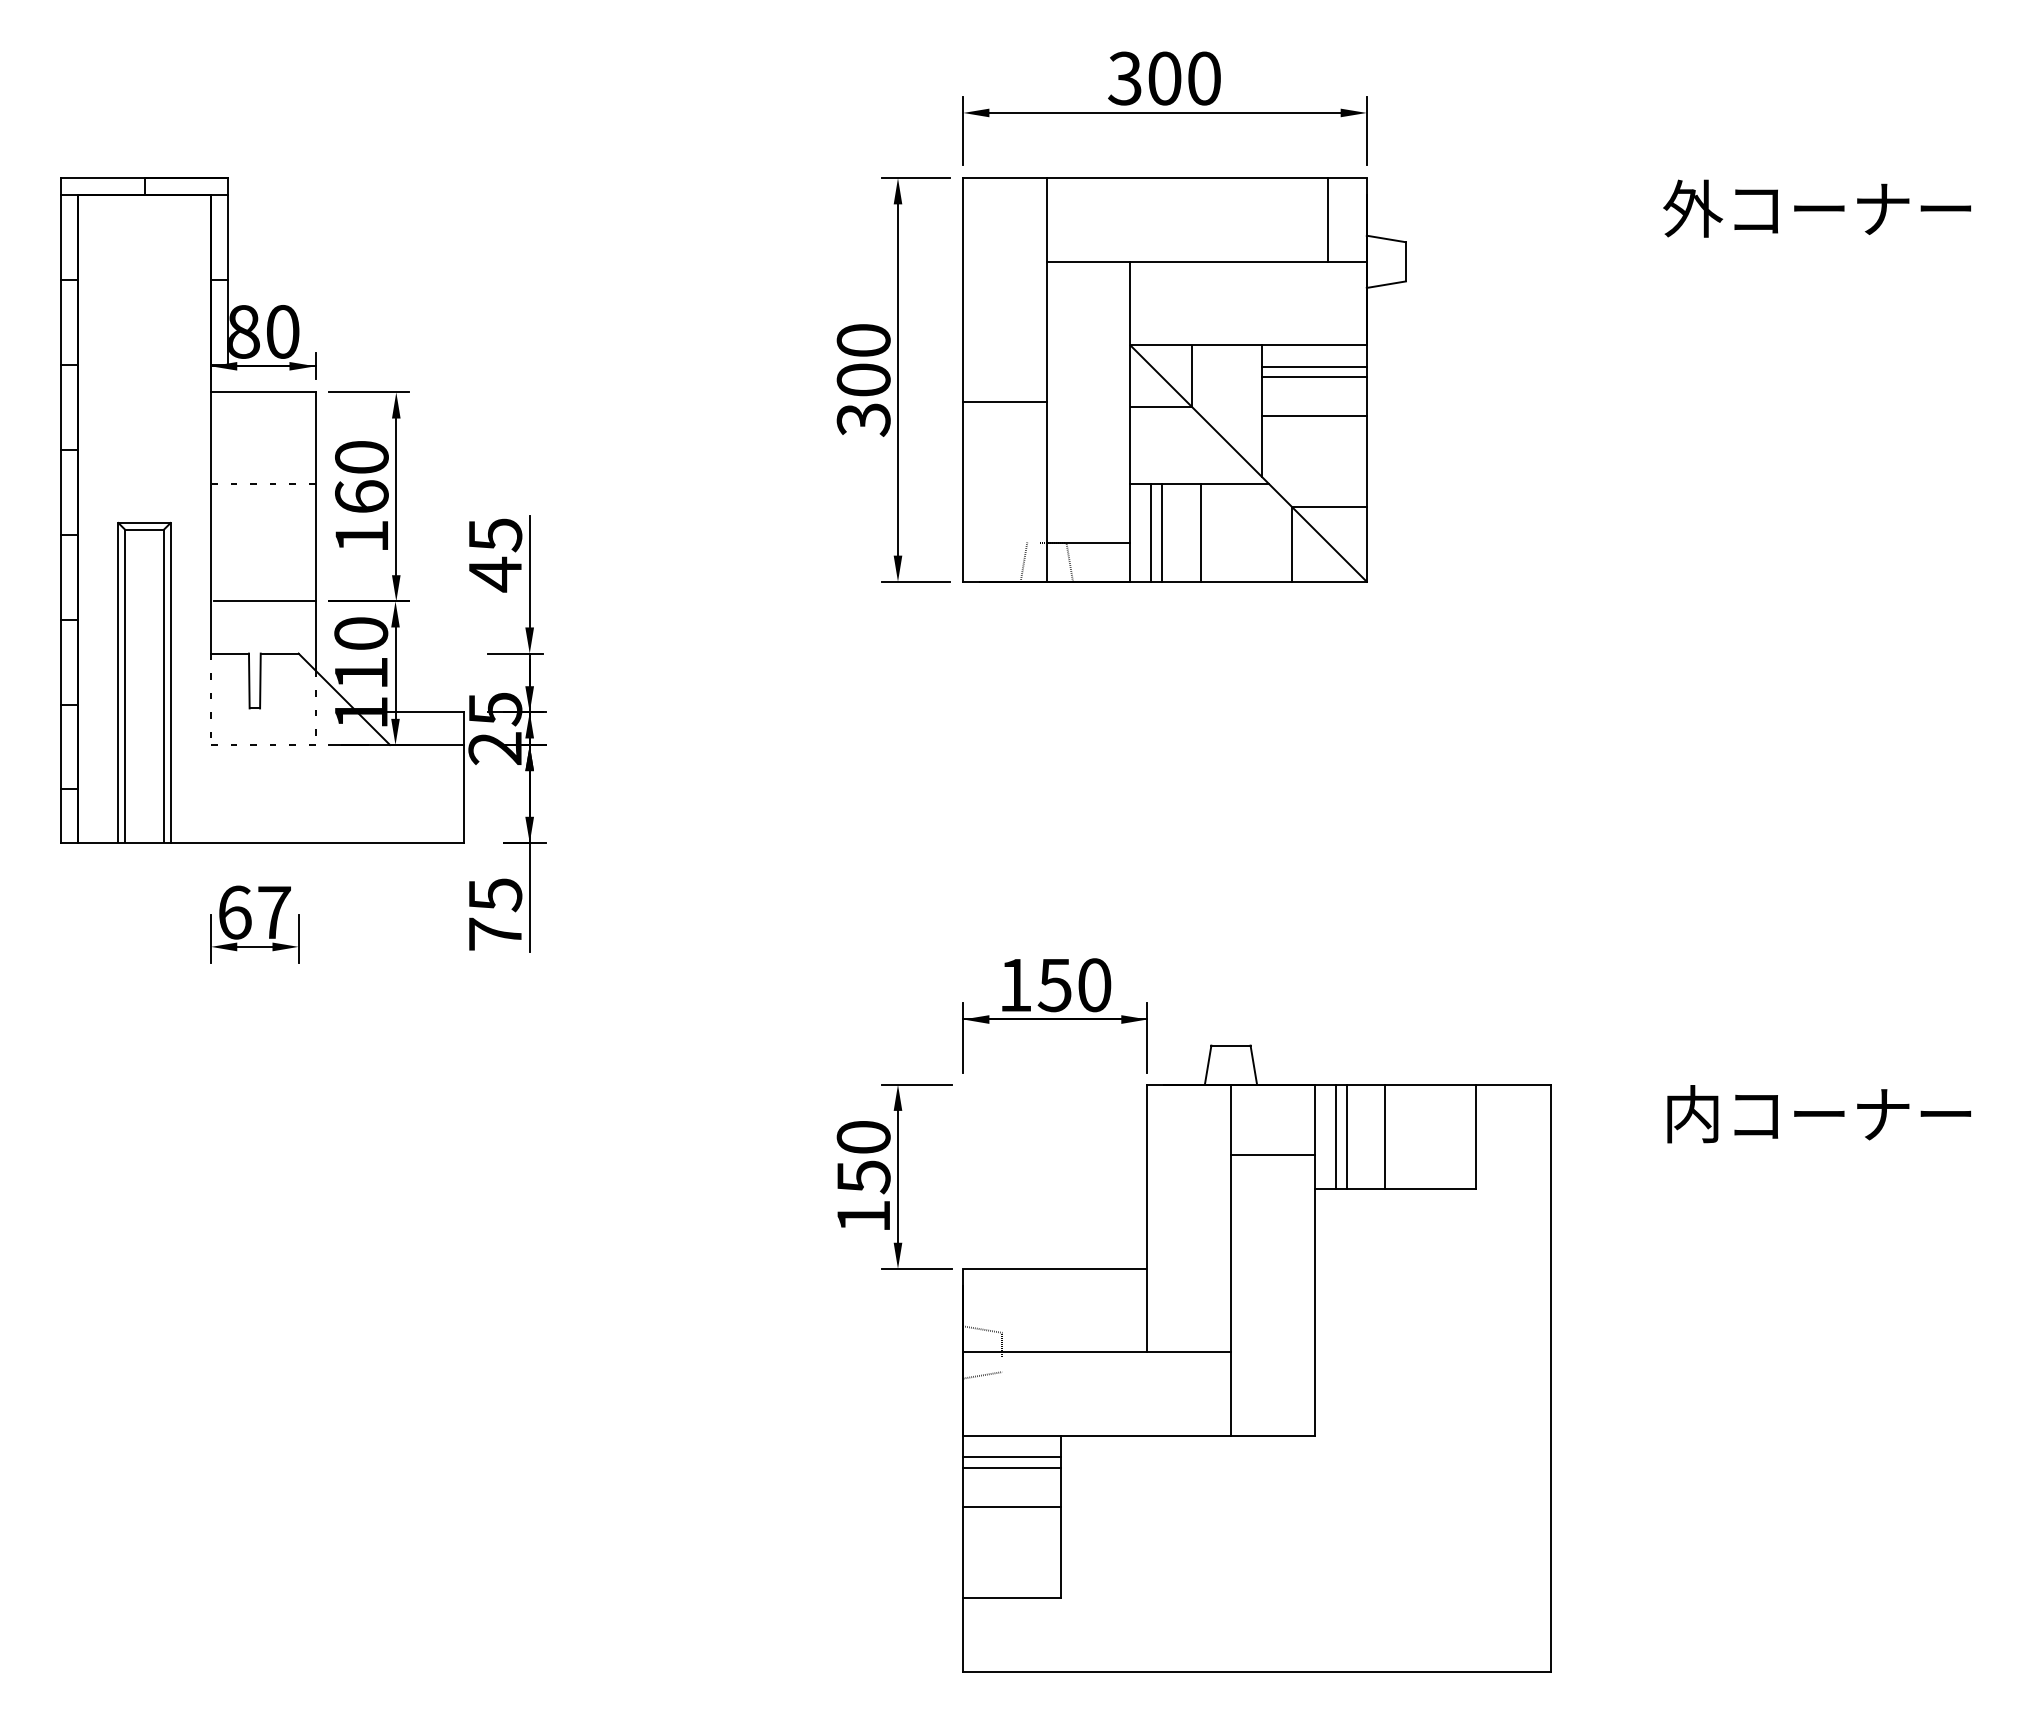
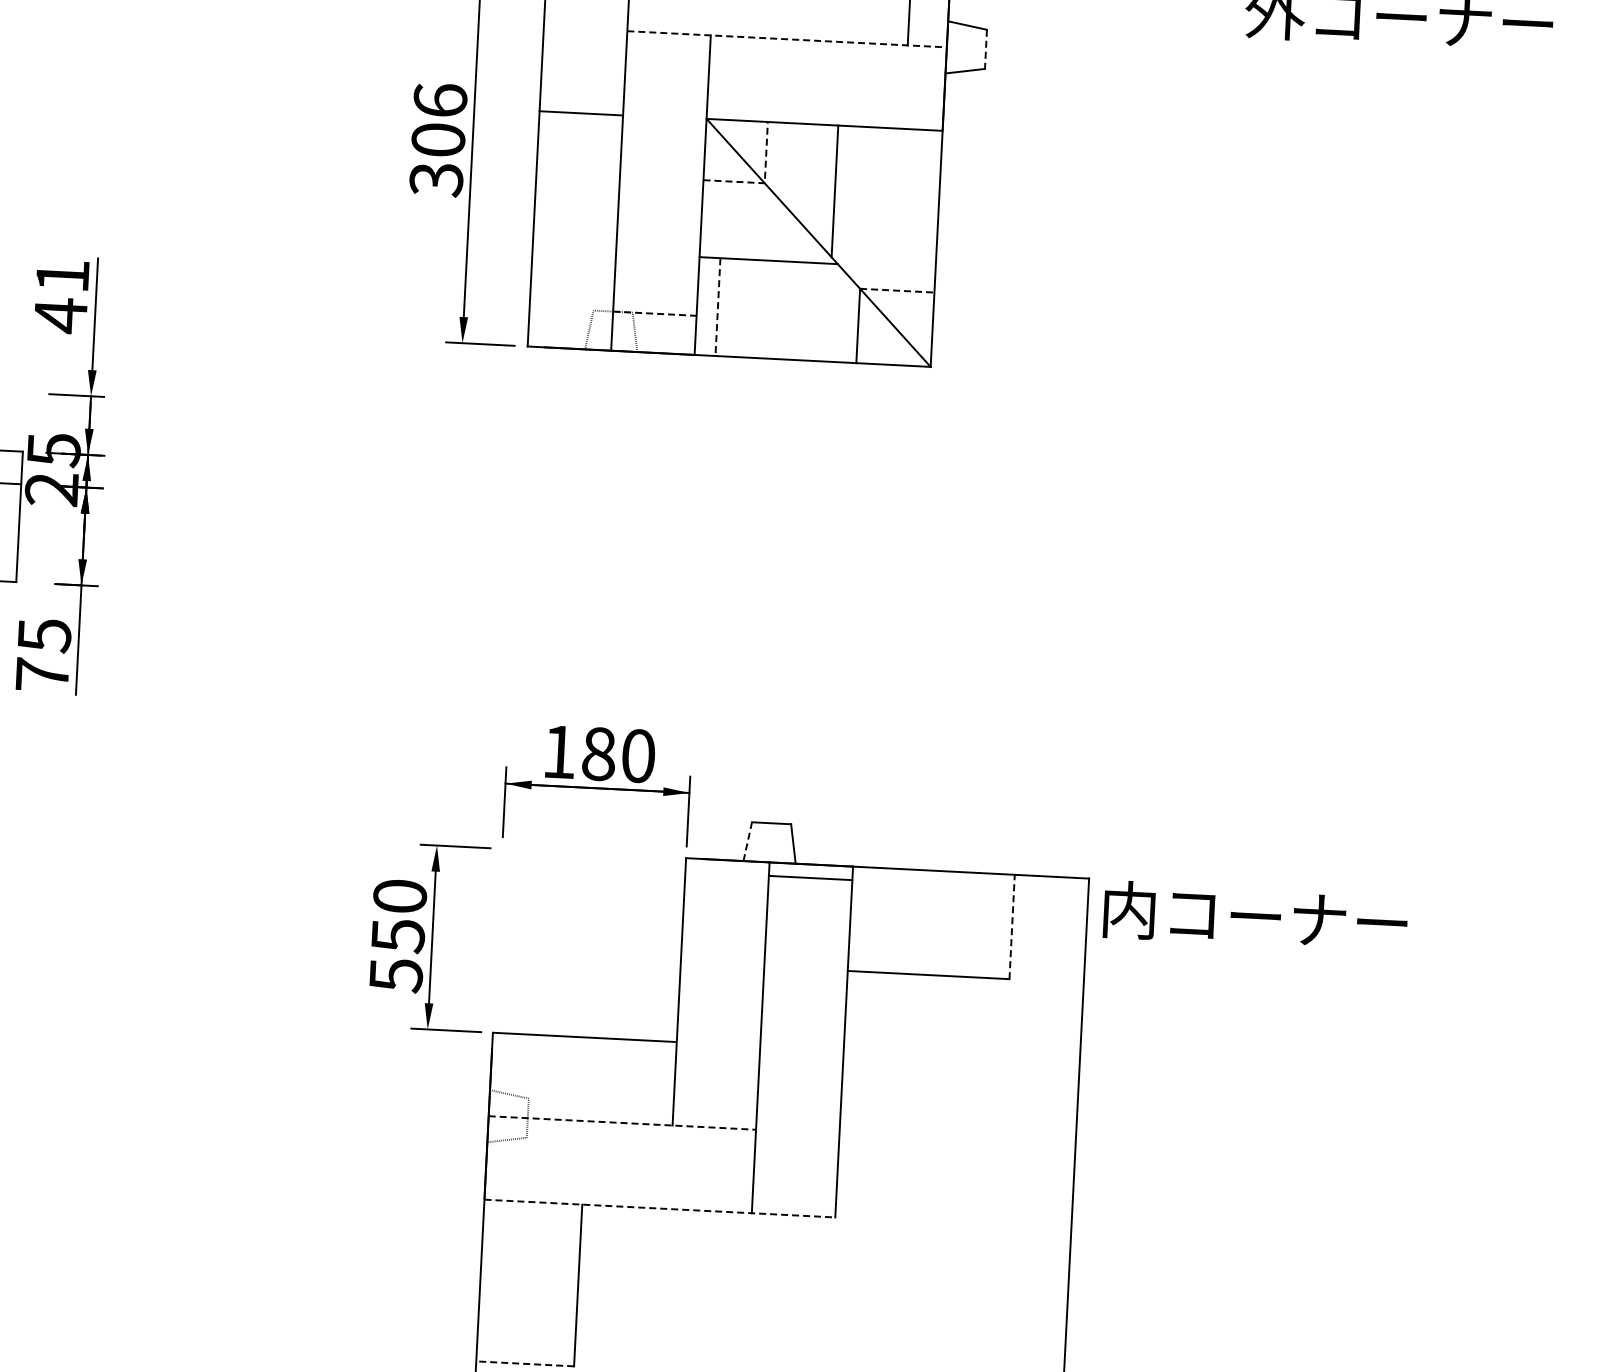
line: (1206, 261) -> (786, 38), solid -> dashed
line: (1405, 261) -> (985, 49), solid -> dashed
text: (863, 339) -> (440, 99), 300 -> 306
line: (1314, 366) -> (889, 149), removed
line: (1314, 377) -> (888, 160), removed
line: (1004, 402) -> (580, 113), moved
line: (1191, 406) -> (764, 182), solid -> dashed
line: (1314, 415) -> (886, 198), removed
line: (1330, 507) -> (898, 290), solid -> dashed
line: (1151, 532) -> (718, 306), solid -> dashed
line: (1162, 532) -> (729, 307), removed
line: (1200, 532) -> (767, 309), removed
text: (495, 535) -> (62, 276), 45 -> 41
line: (1088, 542) -> (654, 313), solid -> dashed
text: (1054, 985) -> (598, 754), 150 -> 180
line: (1208, 1065) -> (748, 842), solid -> dashed
text: (1818, 1114) -> (1254, 916), moved
line: (1336, 1136) -> (872, 919), removed
line: (1346, 1136) -> (882, 919), removed
line: (1385, 1136) -> (921, 921), removed
line: (1476, 1136) -> (1012, 926), solid -> dashed
line: (1272, 1155) -> (810, 878), moved
text: (863, 1216) -> (395, 975), 150 -> 550
line: (1097, 1352) -> (622, 1123), solid -> dashed
line: (1138, 1436) -> (659, 1208), solid -> dashed
line: (1012, 1456) -> (532, 1222), removed
line: (1012, 1468) -> (531, 1234), removed
line: (1012, 1506) -> (530, 1272), removed
line: (1012, 1597) -> (525, 1363), solid -> dashed

